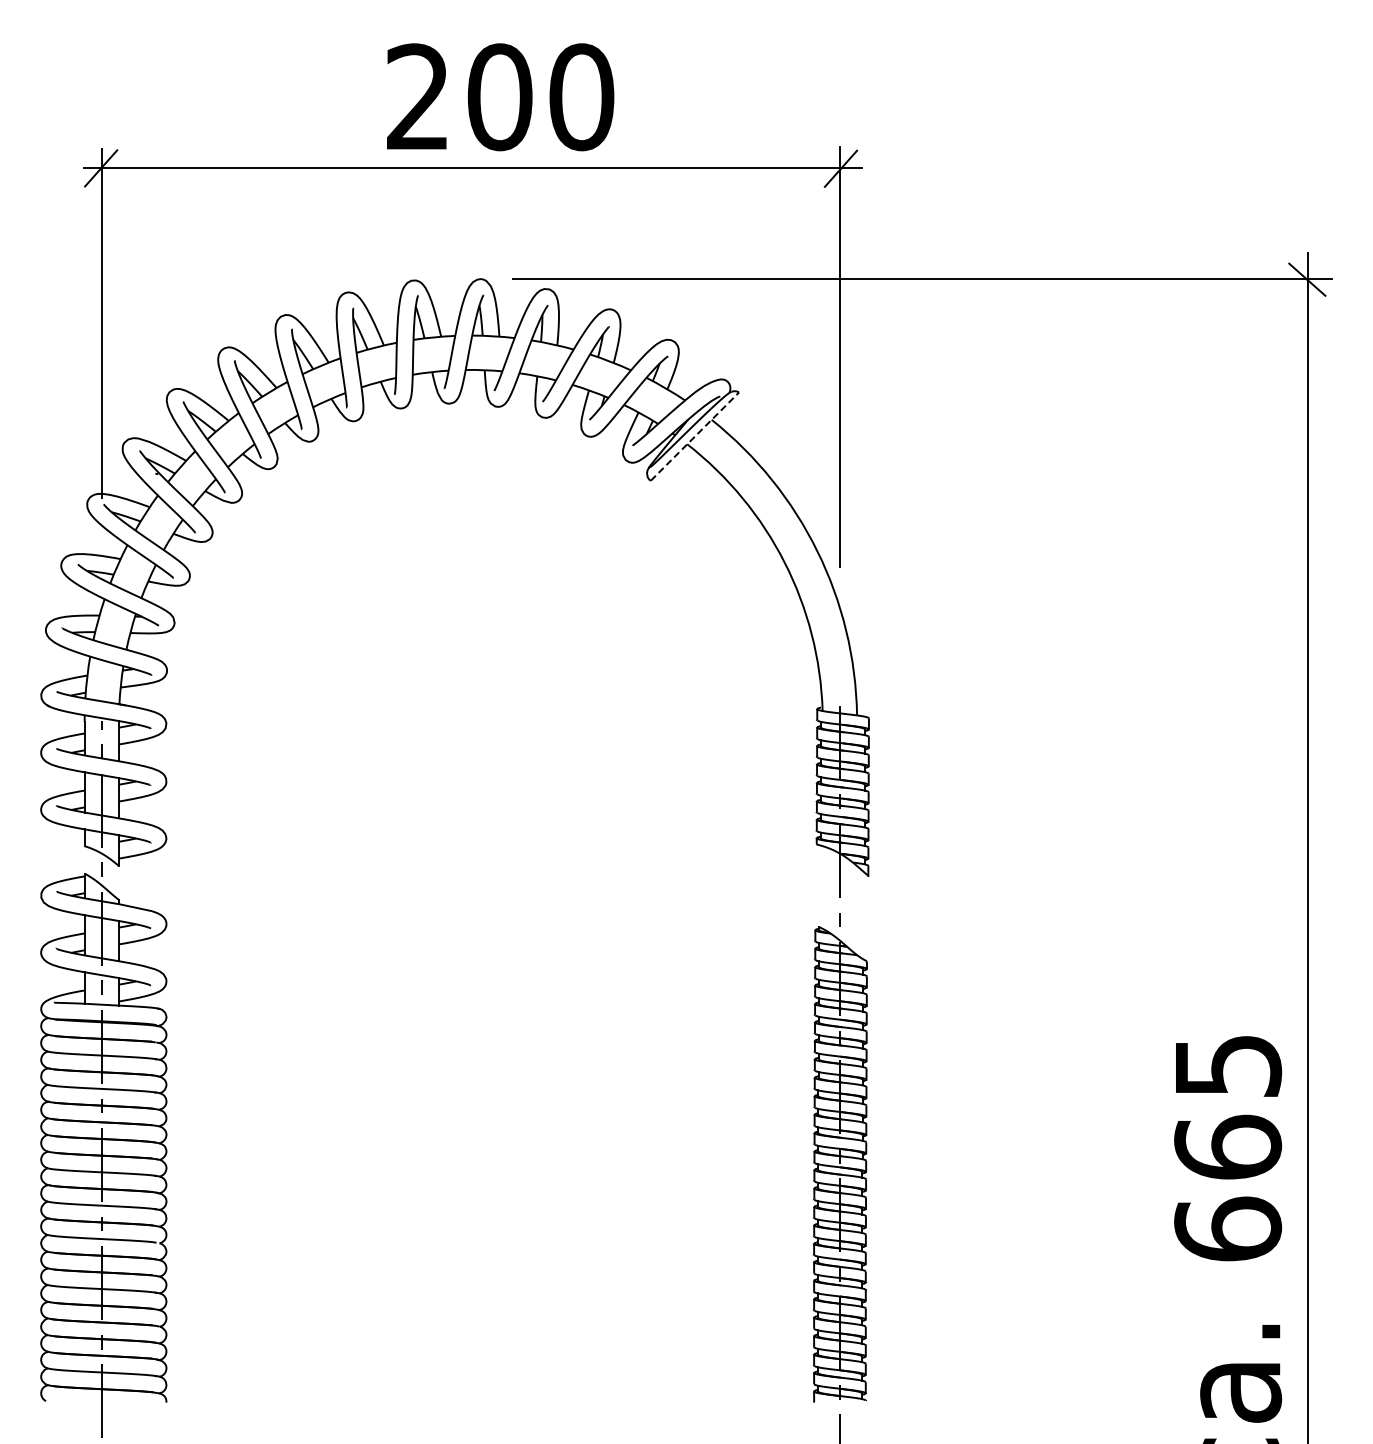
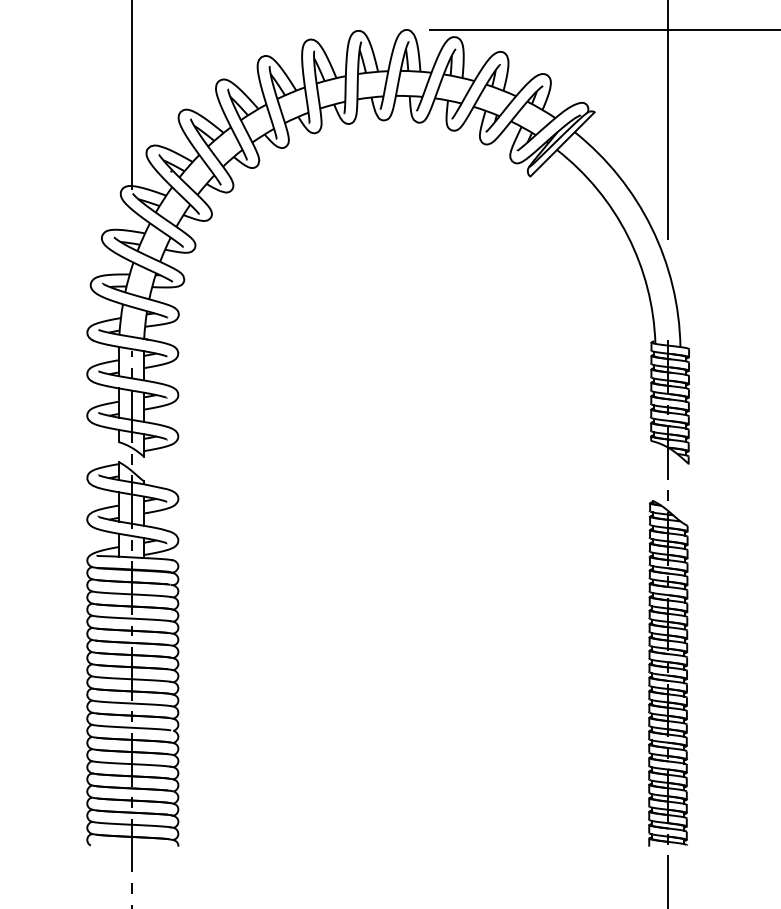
line: (695, 436) -> (562, 144), dashed -> solid

